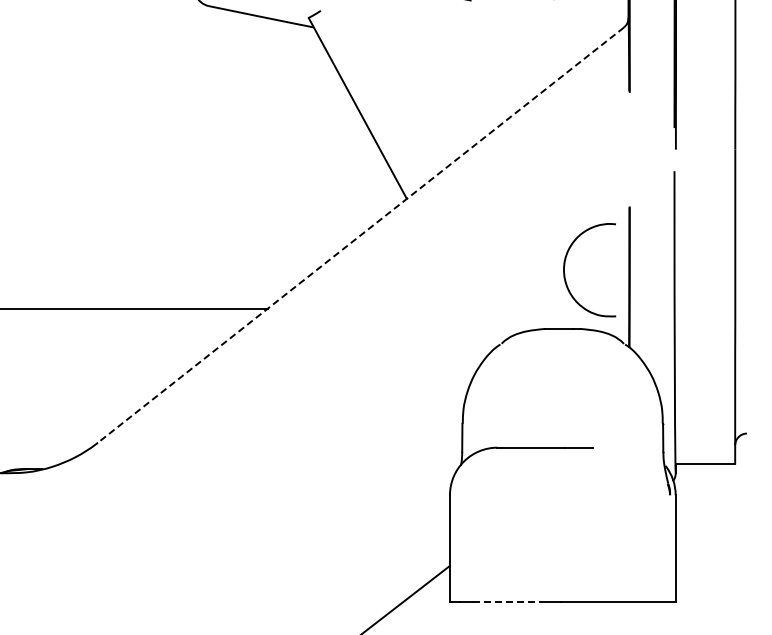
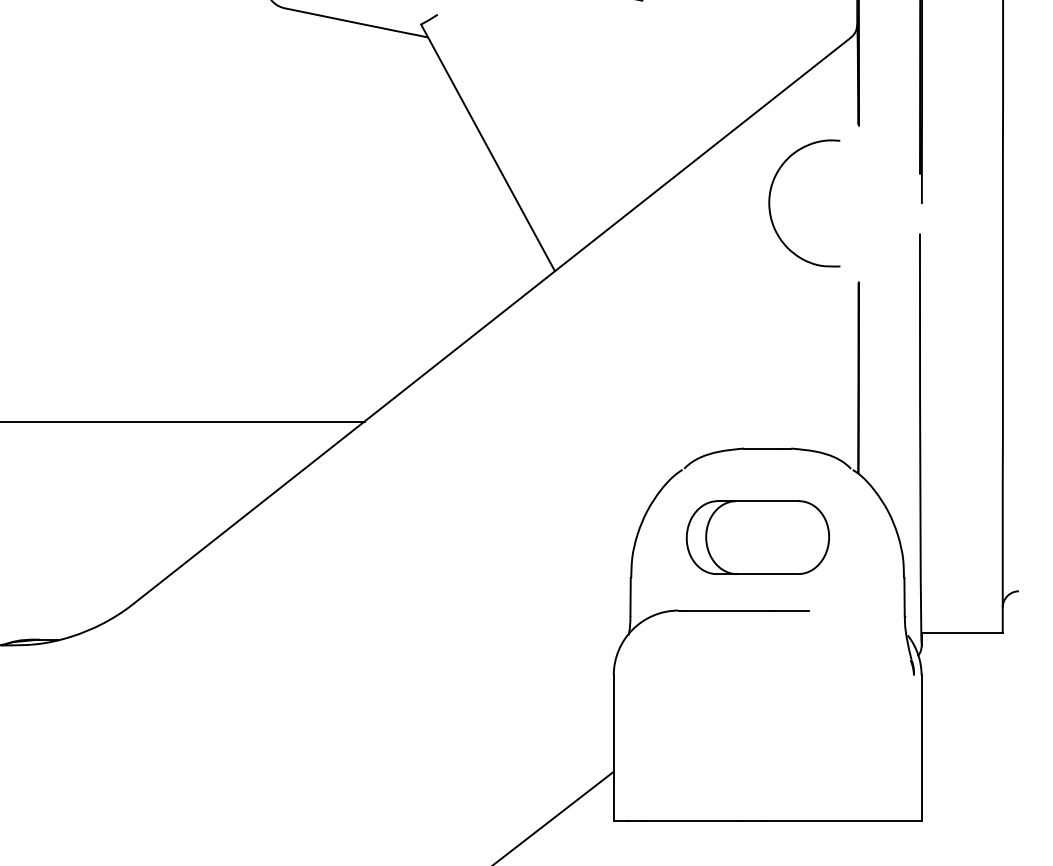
line: (360, 235) -> (491, 321), dashed -> solid
curve: (565, 273) -> (771, 207), moved
part: (555, 393) -> (757, 536), added
line: (508, 602) -> (693, 821), dashed -> solid

